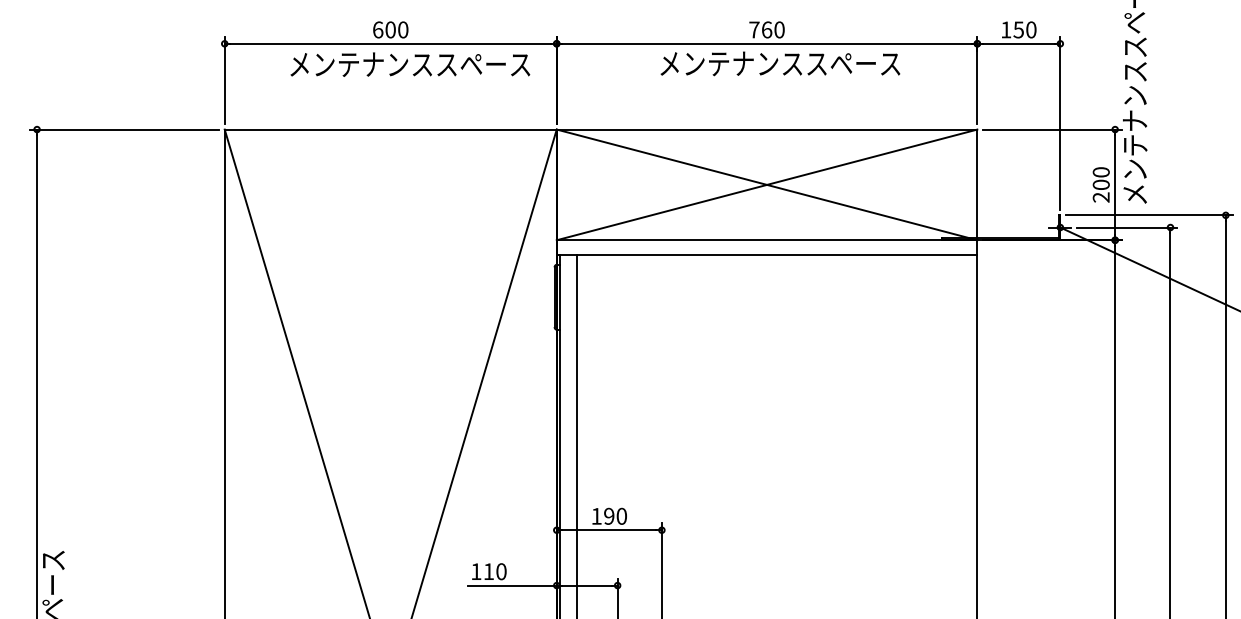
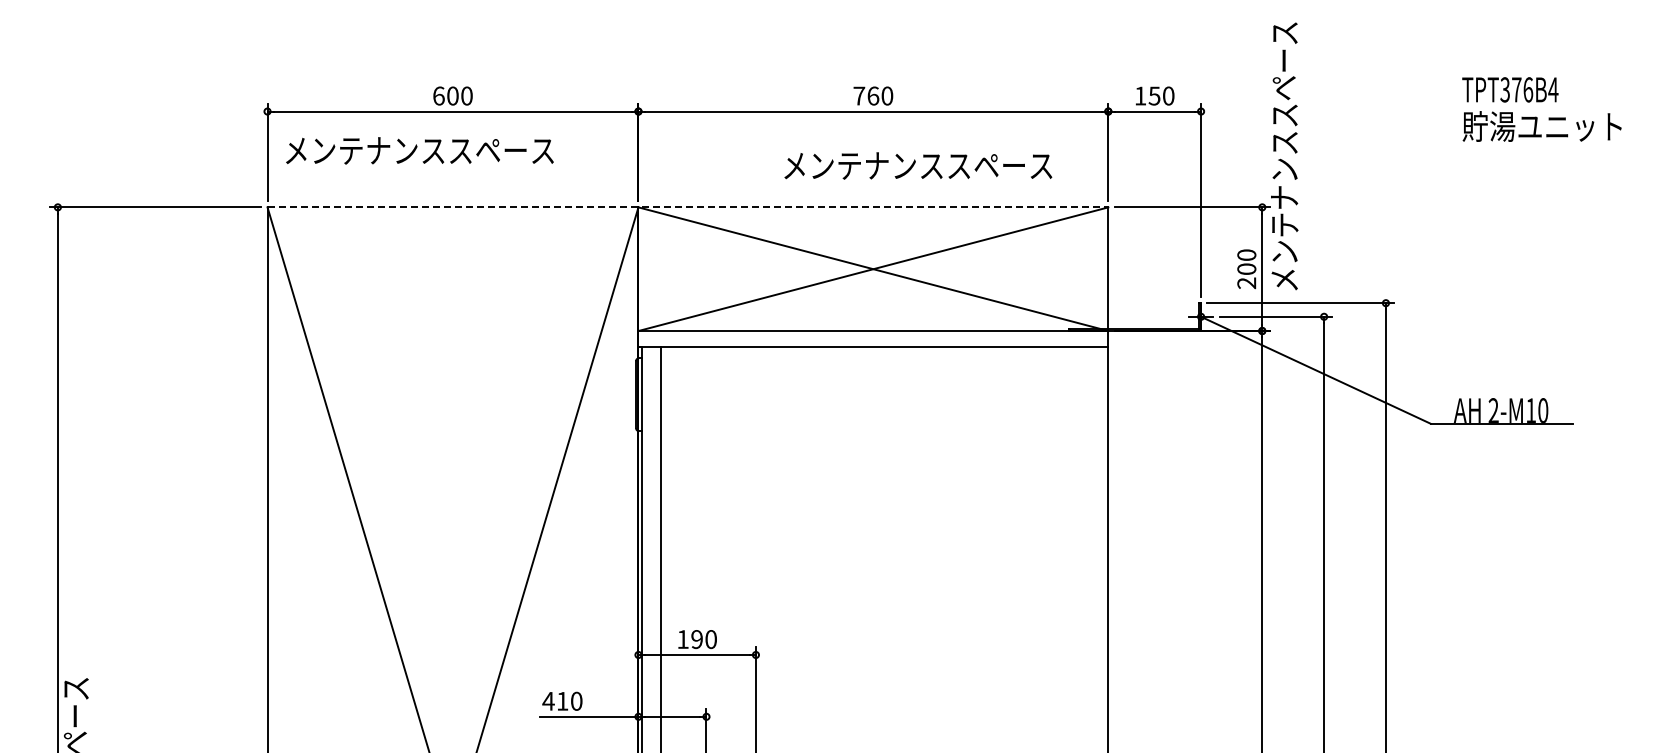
text: (780, 63) -> (918, 165), moved
text: (409, 64) -> (419, 150), moved
line: (601, 129) -> (688, 207), solid -> dashed
text: (476, 571) -> (548, 701), 110 -> 410

